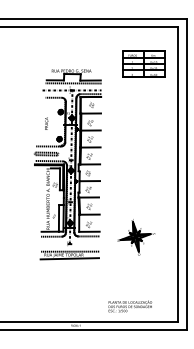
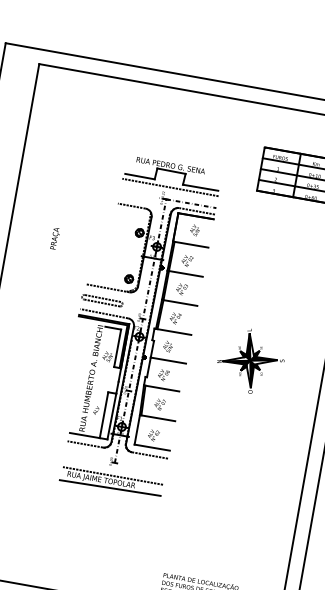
line: (56, 90) -> (138, 194), removed
text: (46, 123) -> (54, 238), moved
part: (136, 237) -> (251, 361), moved

